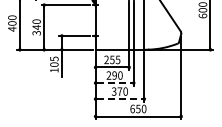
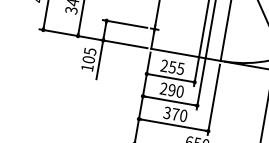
line: (114, 83) -> (169, 101), dashed -> solid
line: (119, 99) -> (172, 125), dashed -> solid

